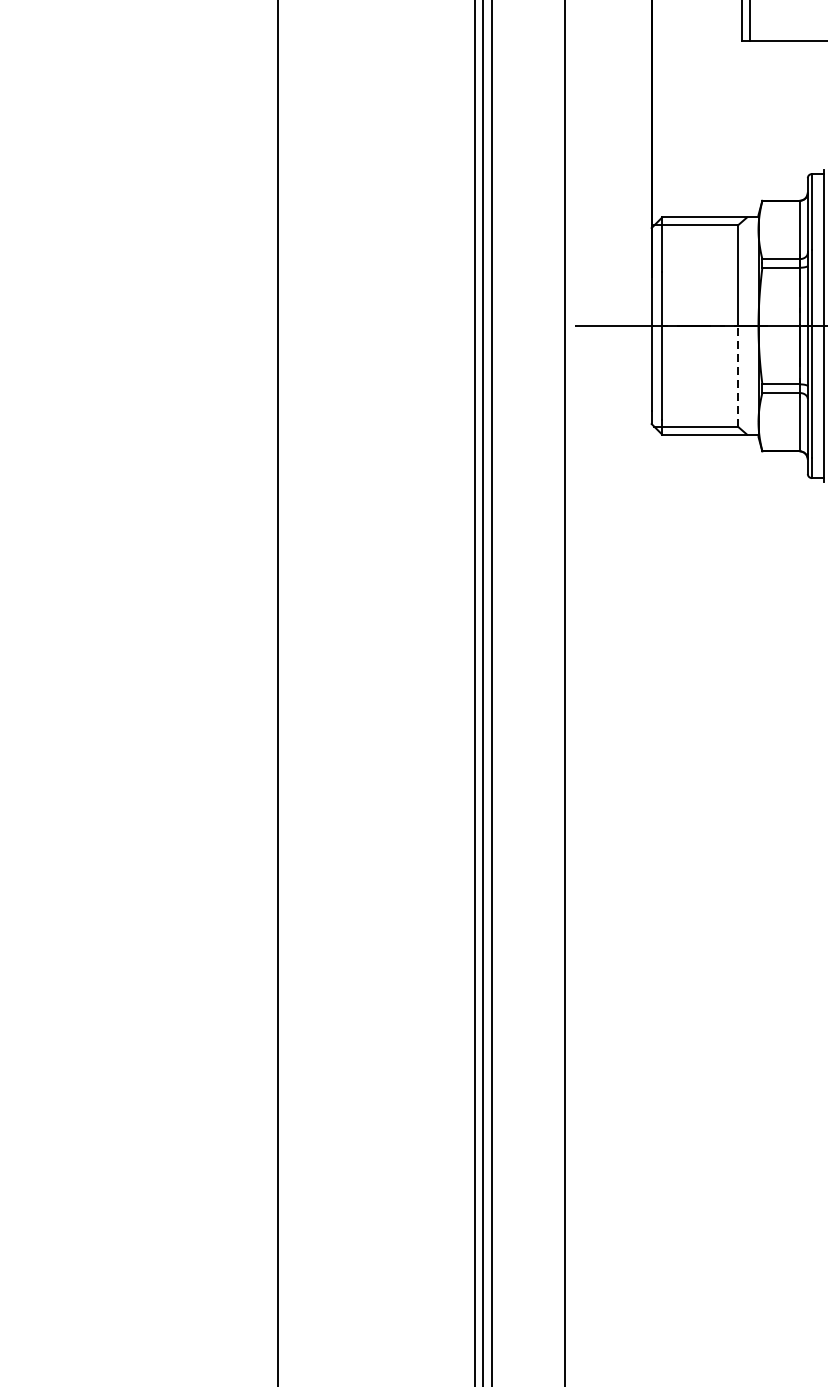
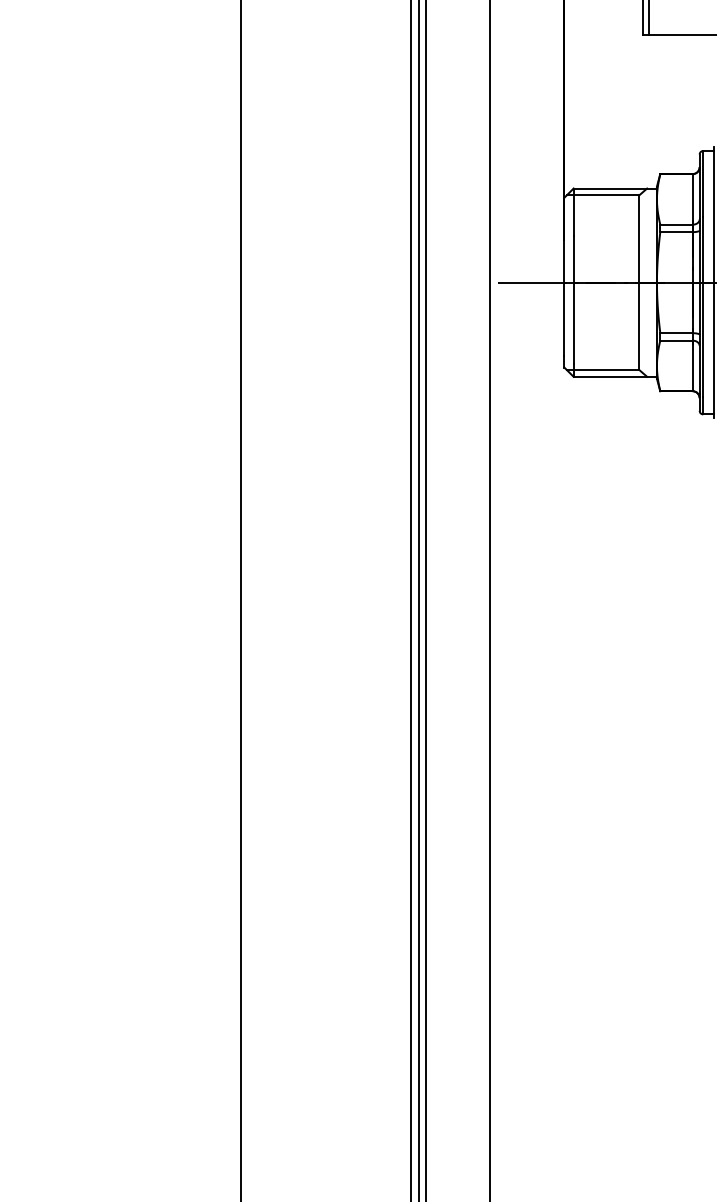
line: (738, 376) -> (639, 326), dashed -> solid

